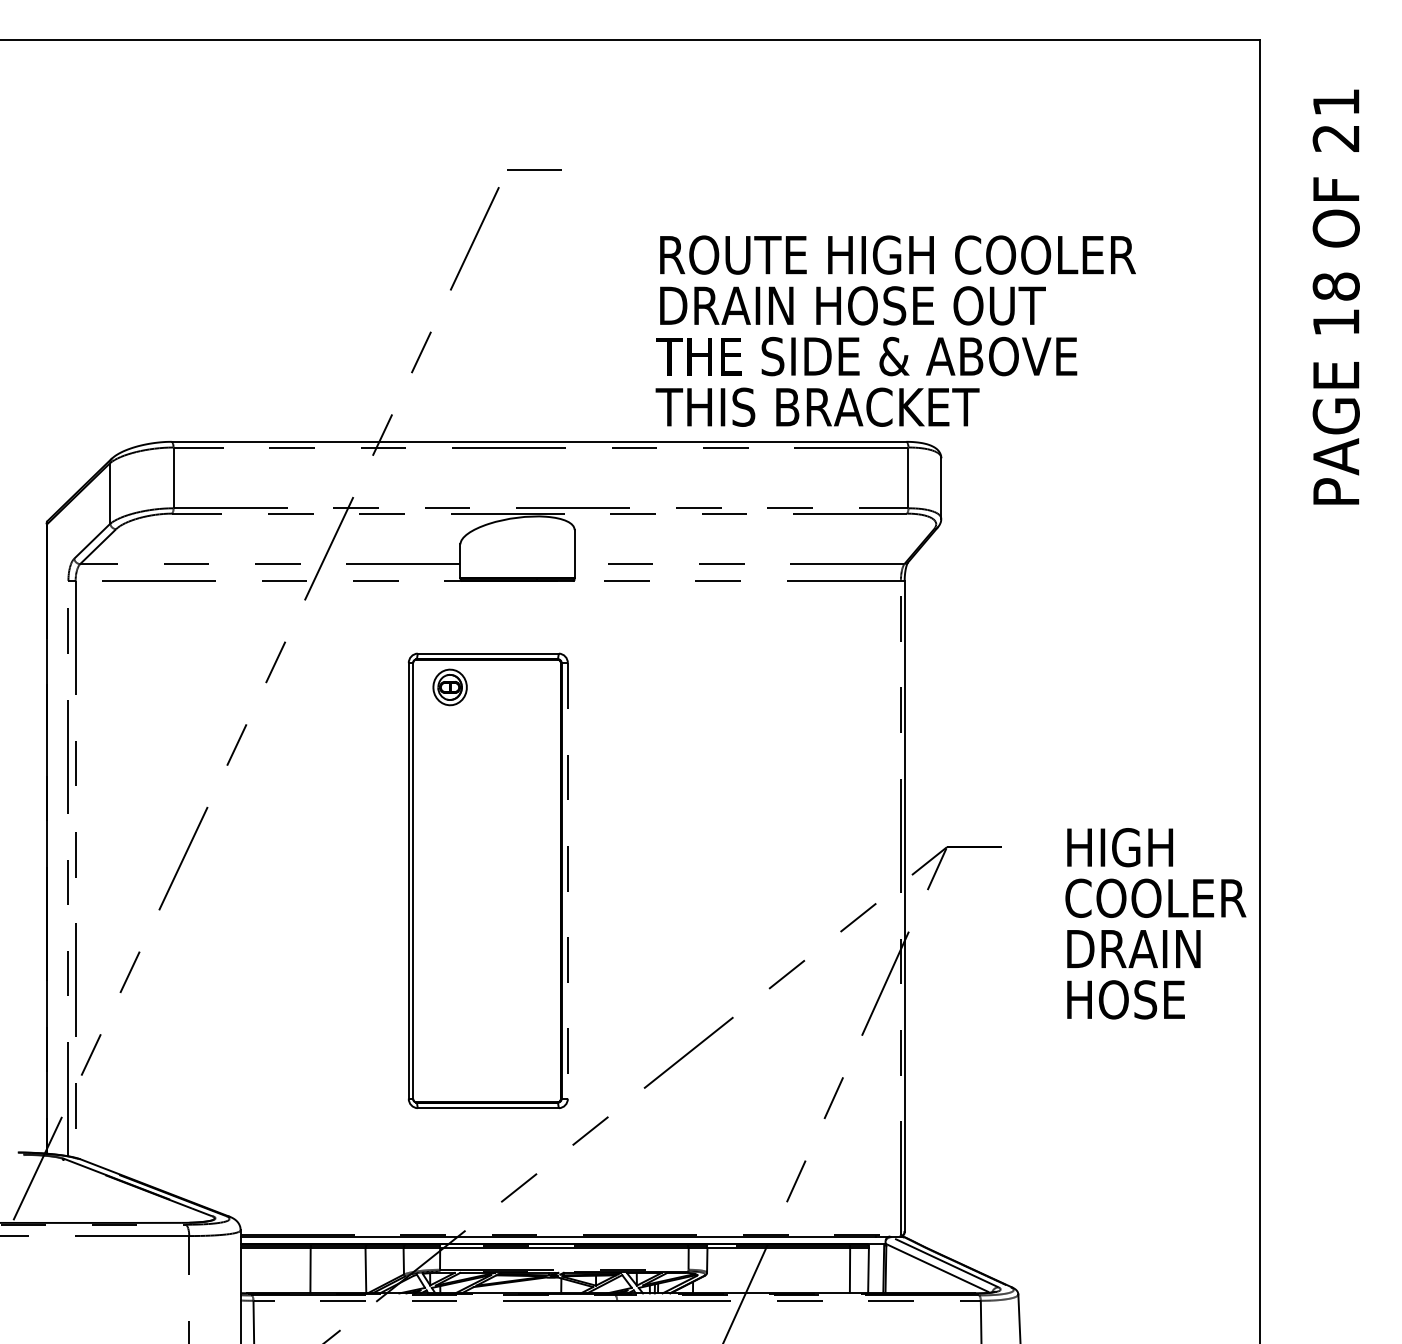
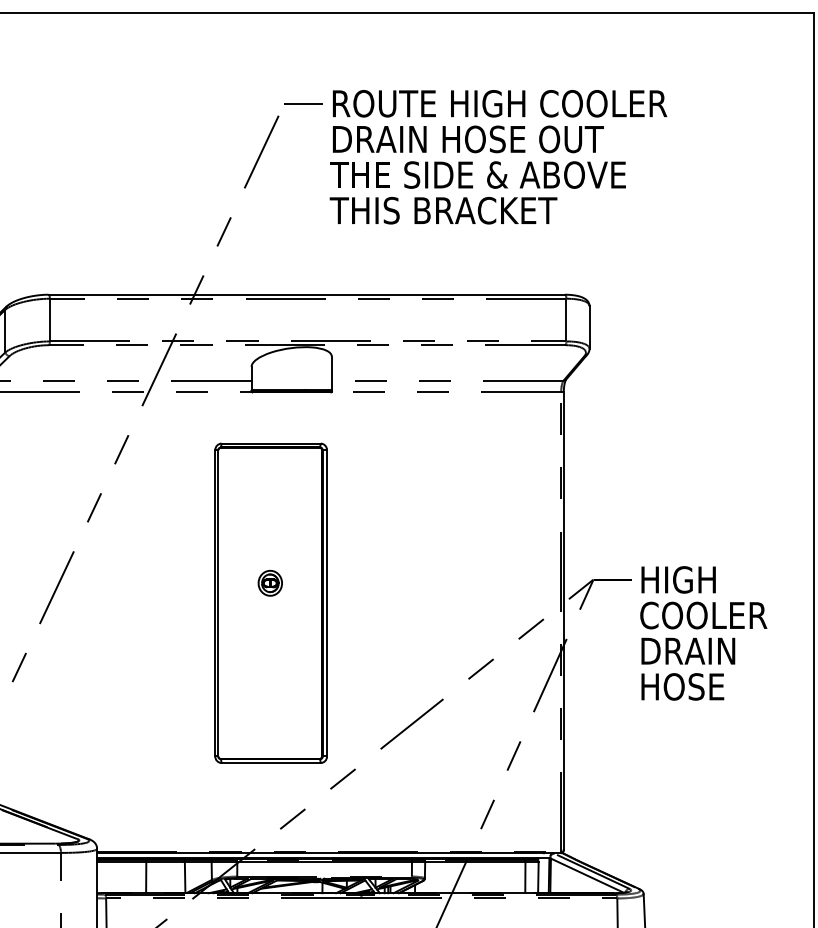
text: (895, 330) -> (498, 156), moved
part: (449, 687) -> (269, 583), moved
line: (567, 880) -> (326, 603), dashed -> solid
text: (1155, 923) -> (703, 633), moved

